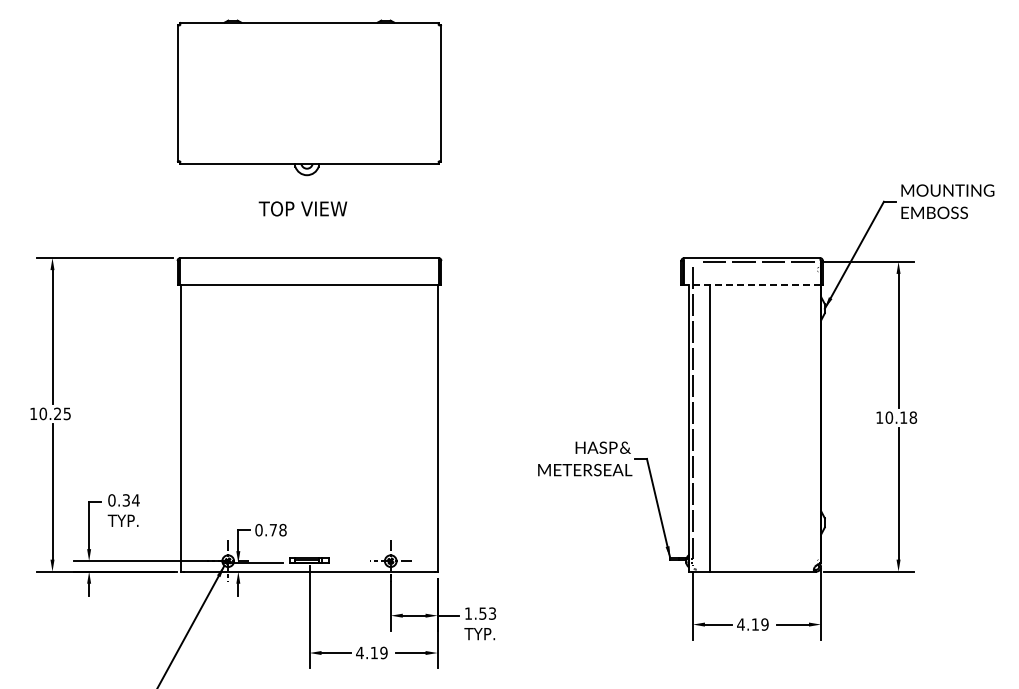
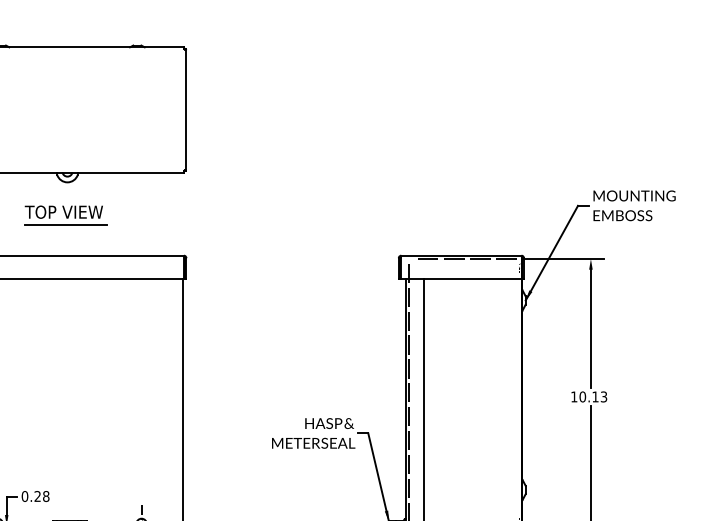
line: (304, 223) -> (65, 225), added
line: (752, 284) -> (461, 279), dashed -> solid
text: (913, 417) -> (604, 396), 10.18 -> 10.13
text: (272, 529) -> (36, 495), 0.78 -> 0.28

